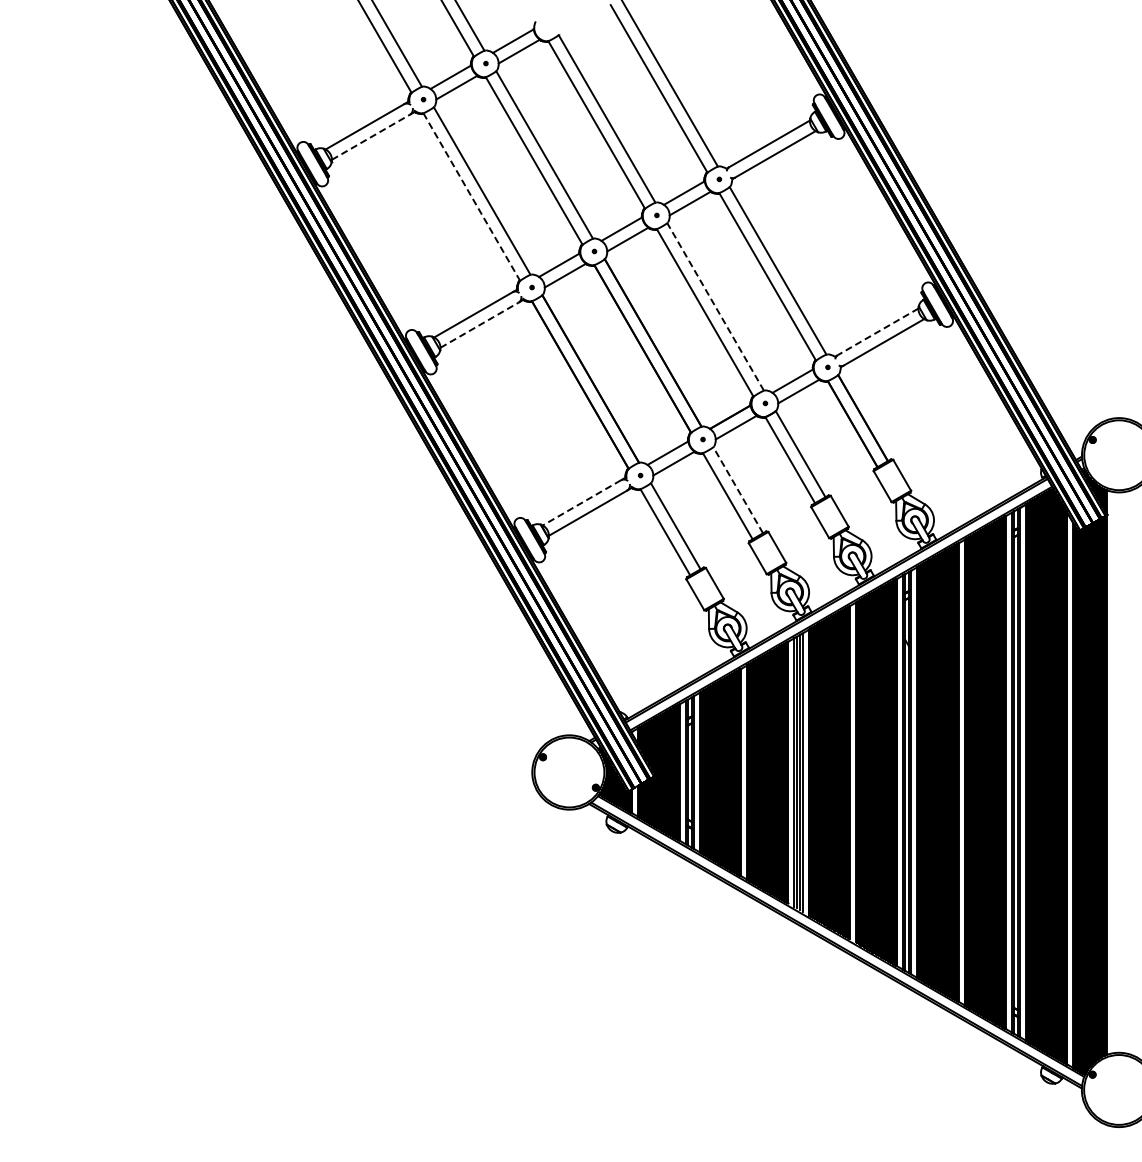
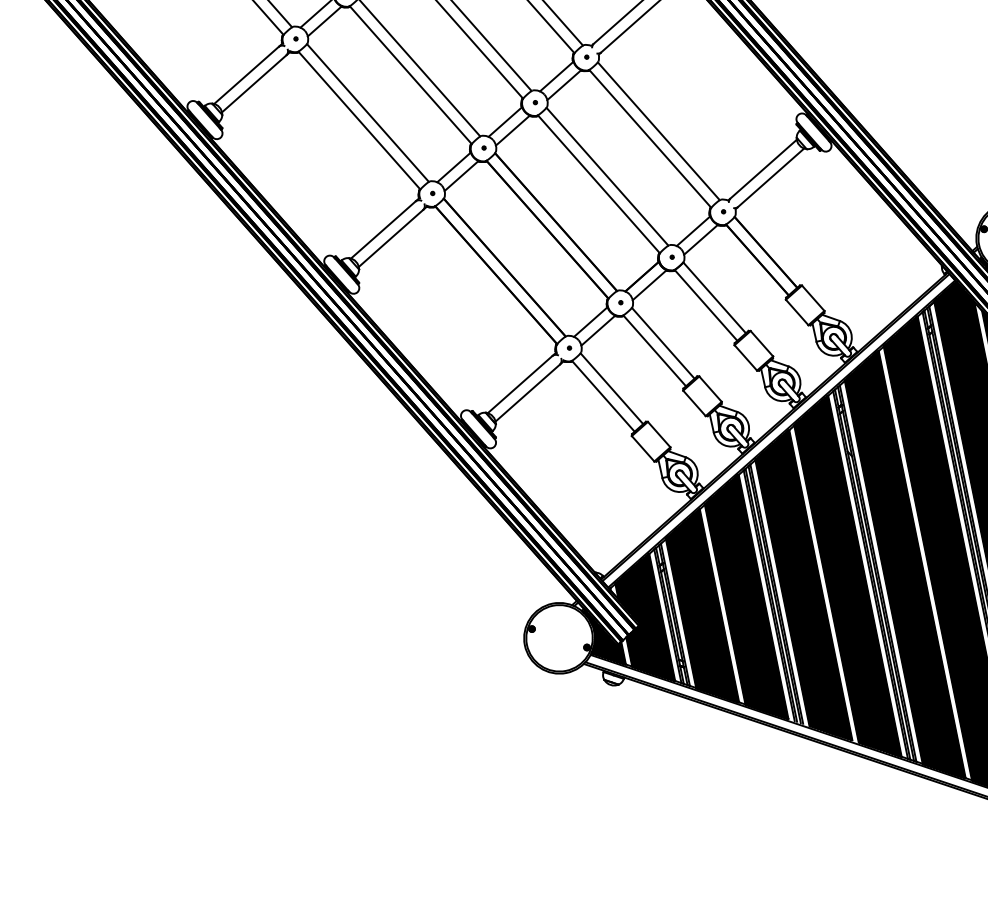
line: (371, 137) -> (254, 84), dashed -> solid
line: (471, 197) -> (359, 121), dashed -> solid
line: (715, 306) -> (607, 176), dashed -> solid
line: (479, 325) -> (390, 238), dashed -> solid
line: (878, 331) -> (763, 168), dashed -> solid
line: (738, 490) -> (663, 343), dashed -> solid
line: (581, 503) -> (519, 385), dashed -> solid

